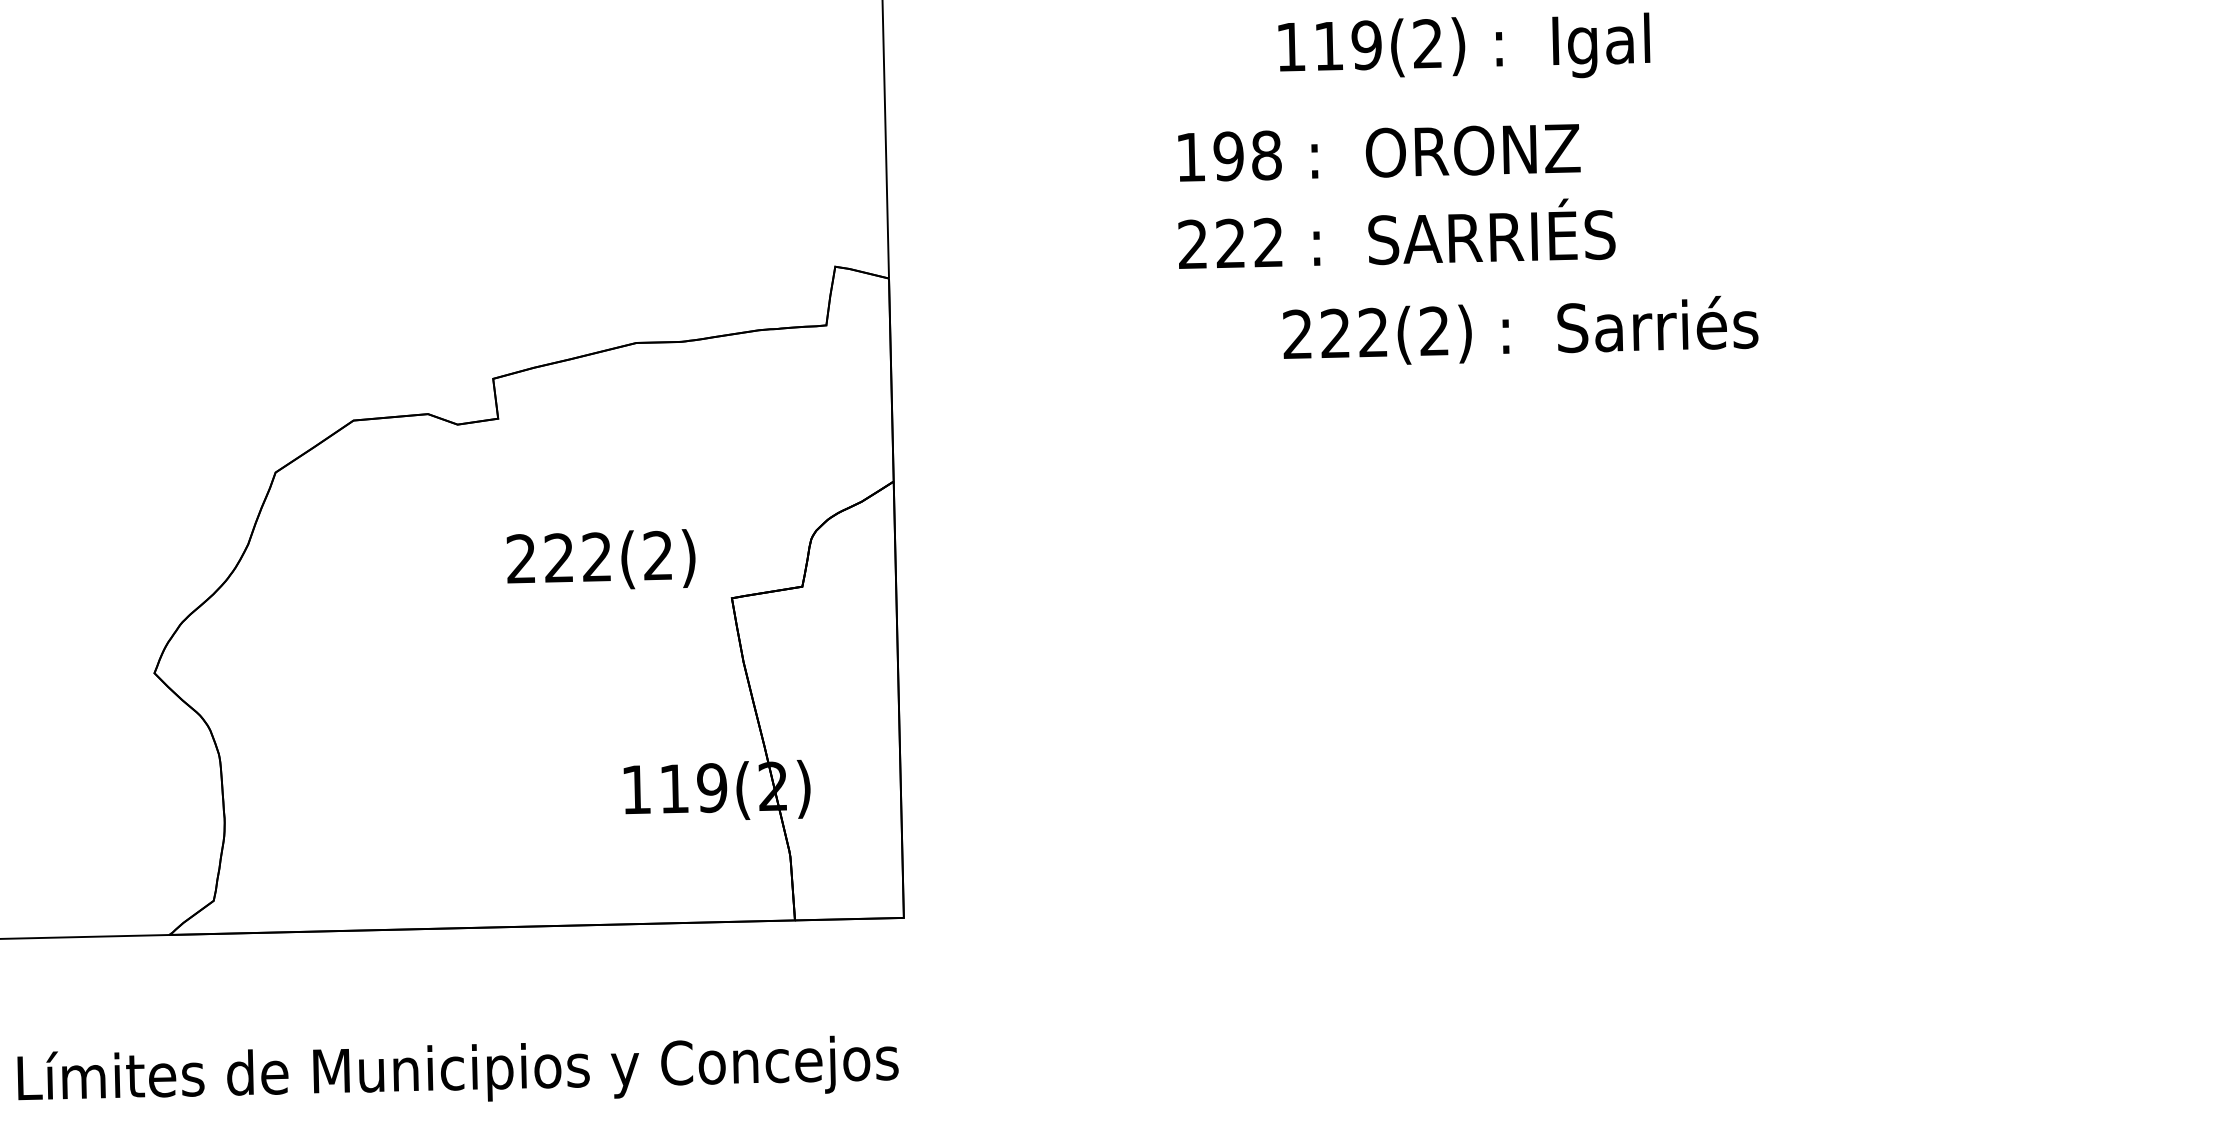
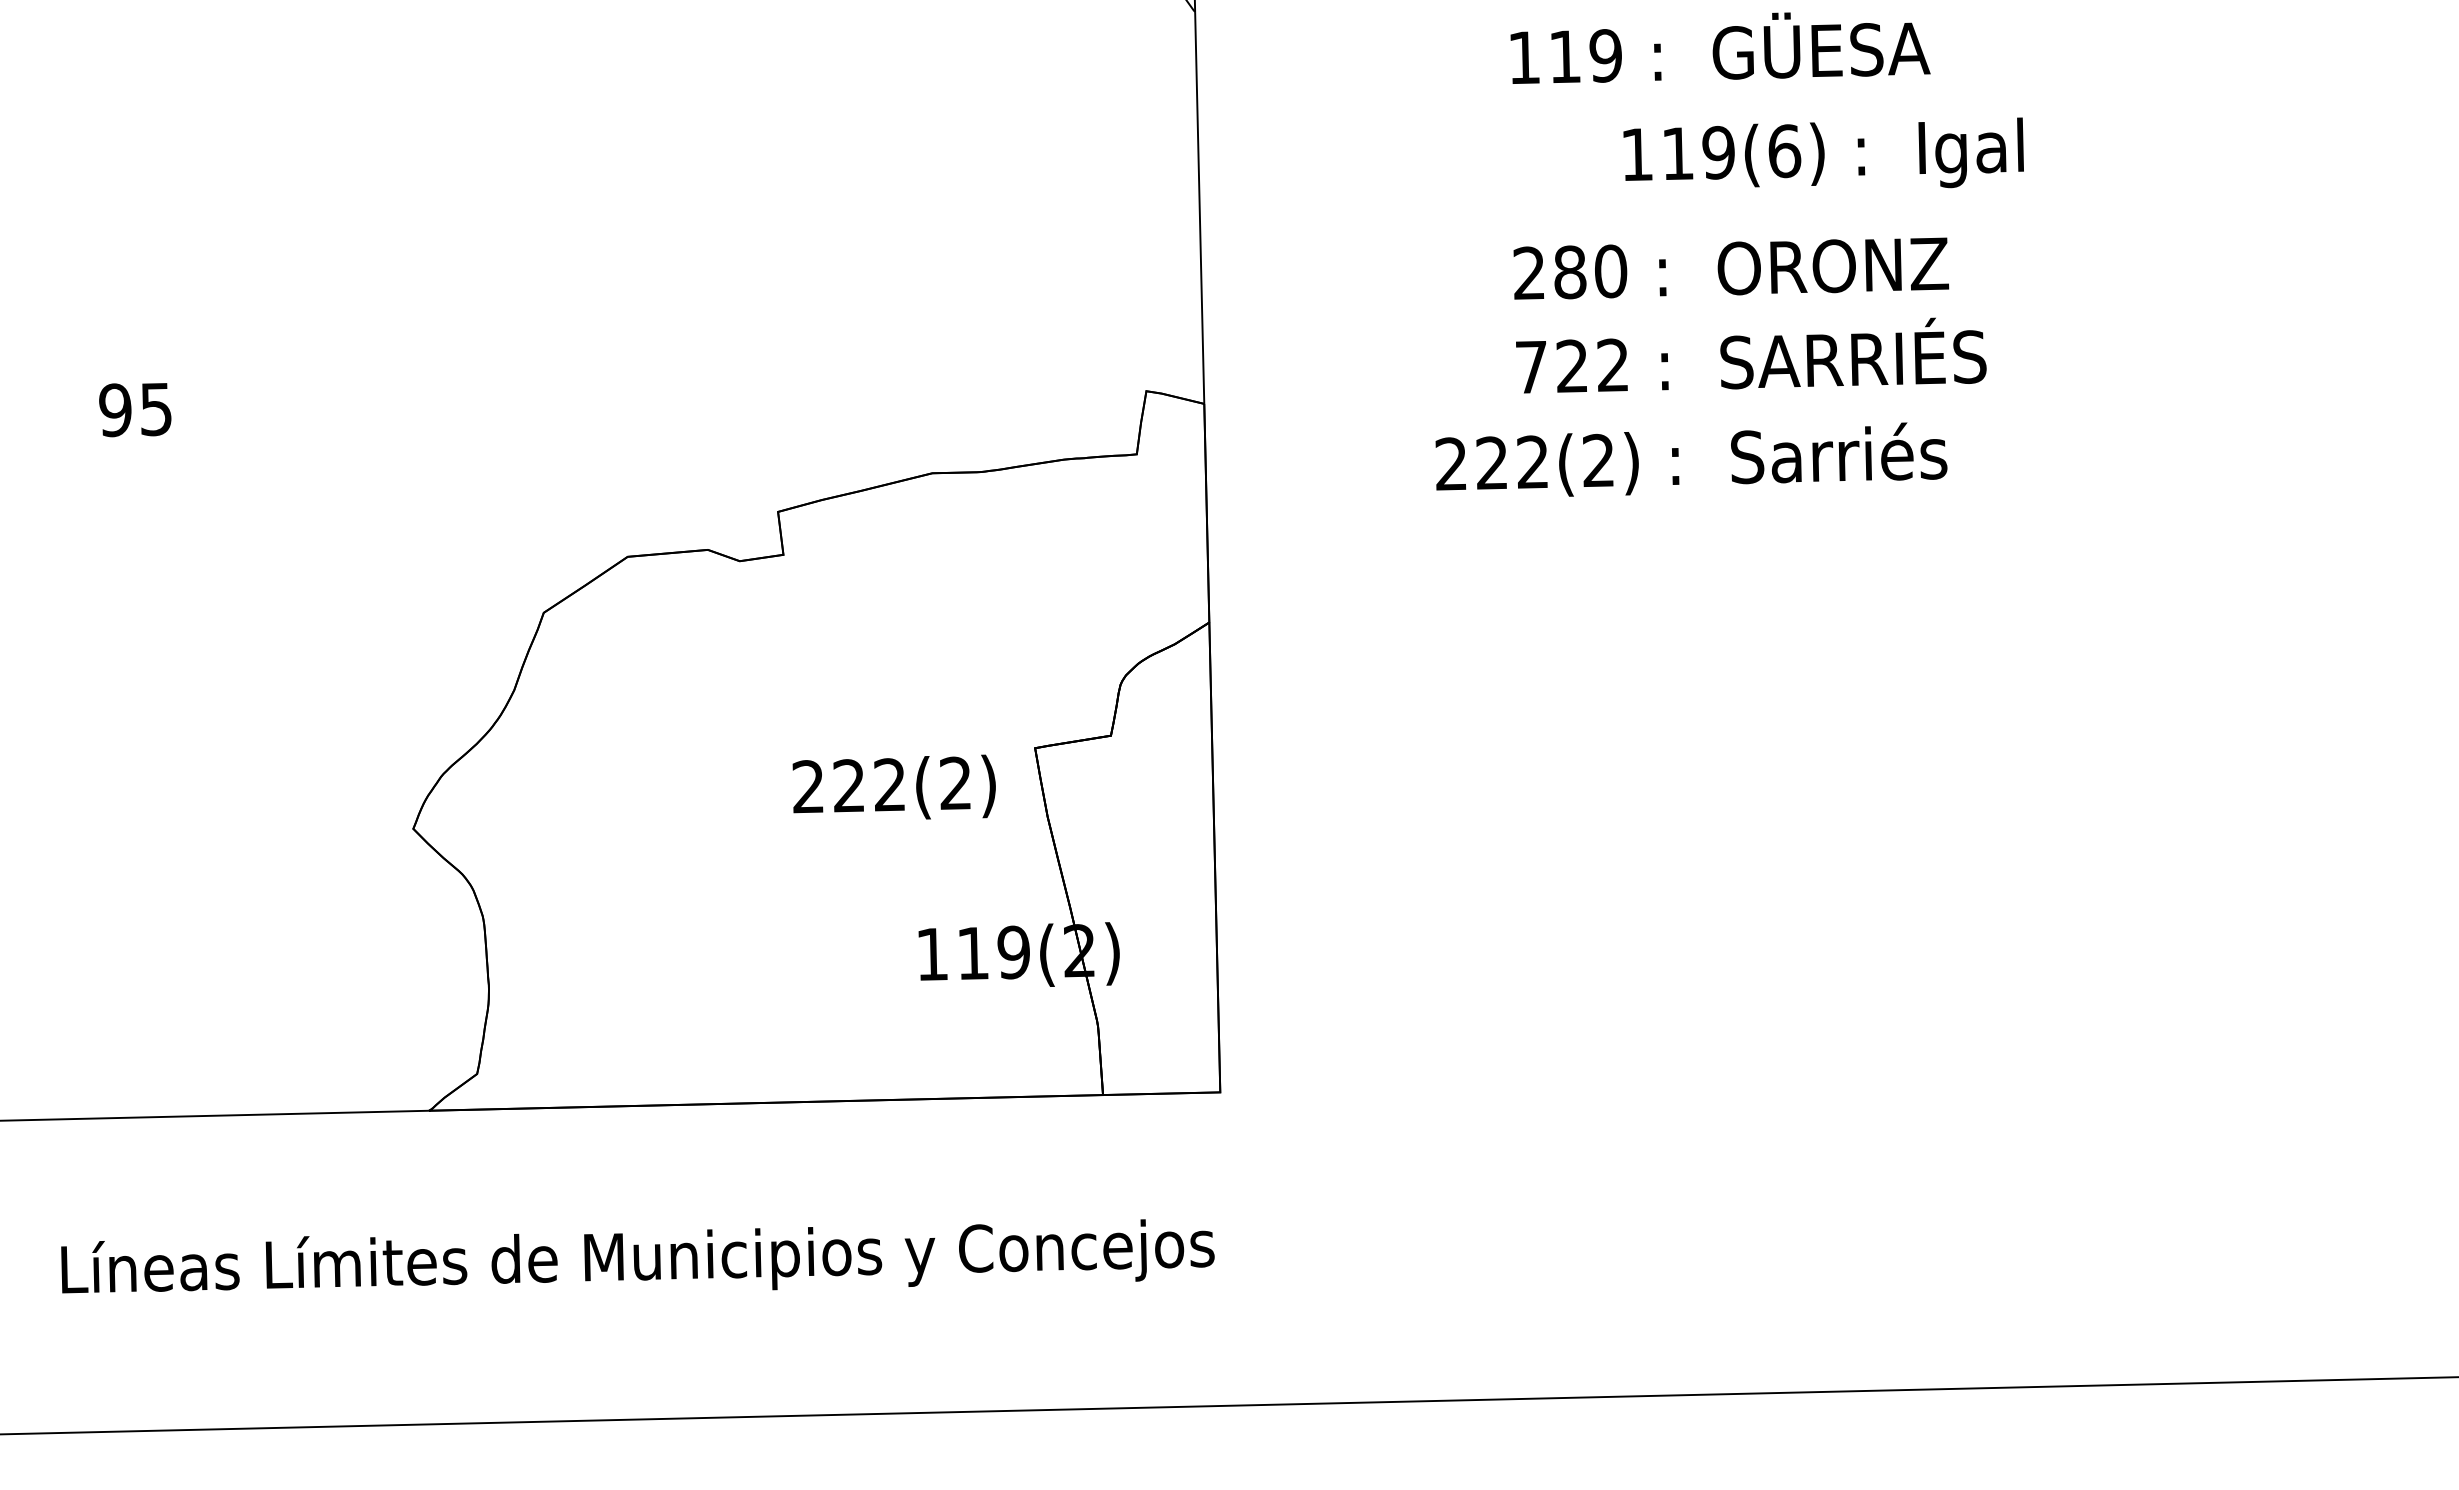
text: (1427, 44) -> (1784, 151), 119(2) -> 119(6)
text: (1229, 155) -> (1570, 271), 198 -> 280
text: (1191, 243) -> (1530, 366), 222 -> 722
text: (1520, 330) -> (1691, 459), moved
text: (600, 558) -> (893, 786), moved

